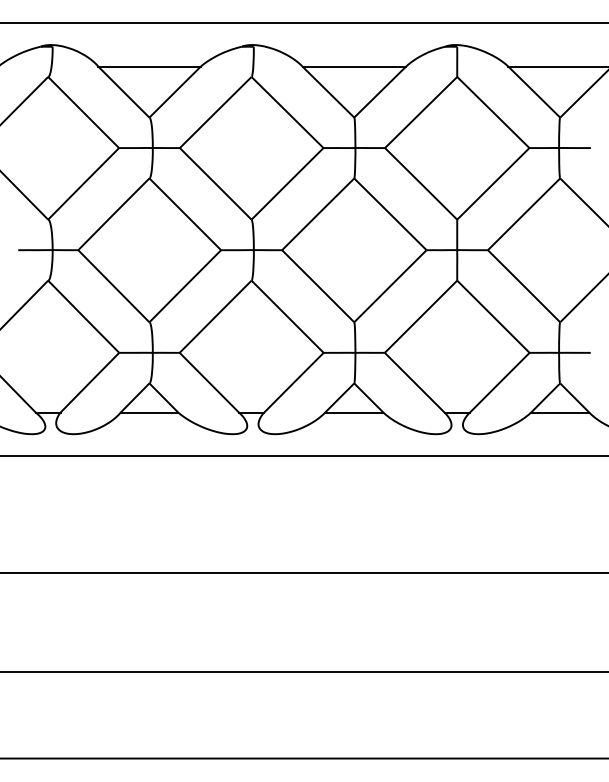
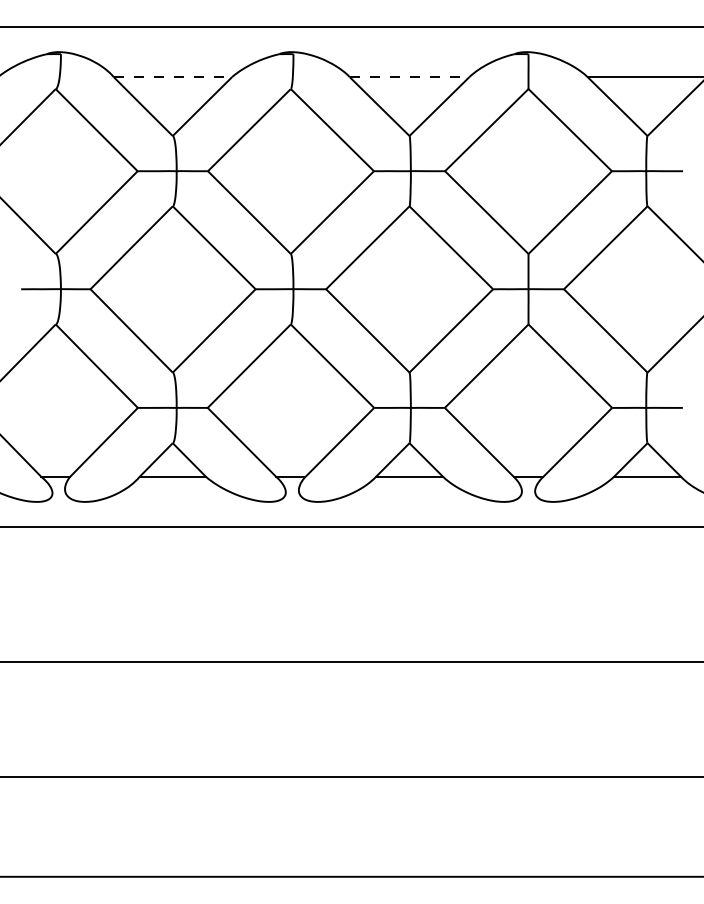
line: (150, 66) -> (174, 76), solid -> dashed
line: (354, 66) -> (409, 76), solid -> dashed

